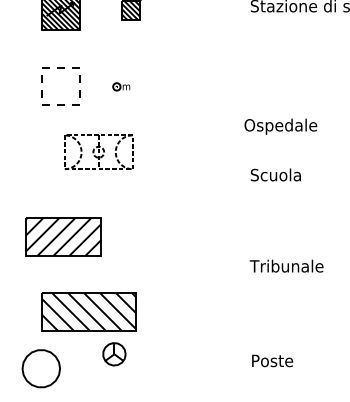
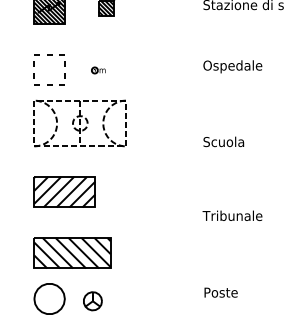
text: (280, 126) -> (232, 66), moved
part: (97, 152) -> (79, 123), size x1.67
part: (63, 236) -> (64, 191), moved
part: (113, 354) -> (92, 301), moved
part: (41, 368) -> (49, 298), moved

